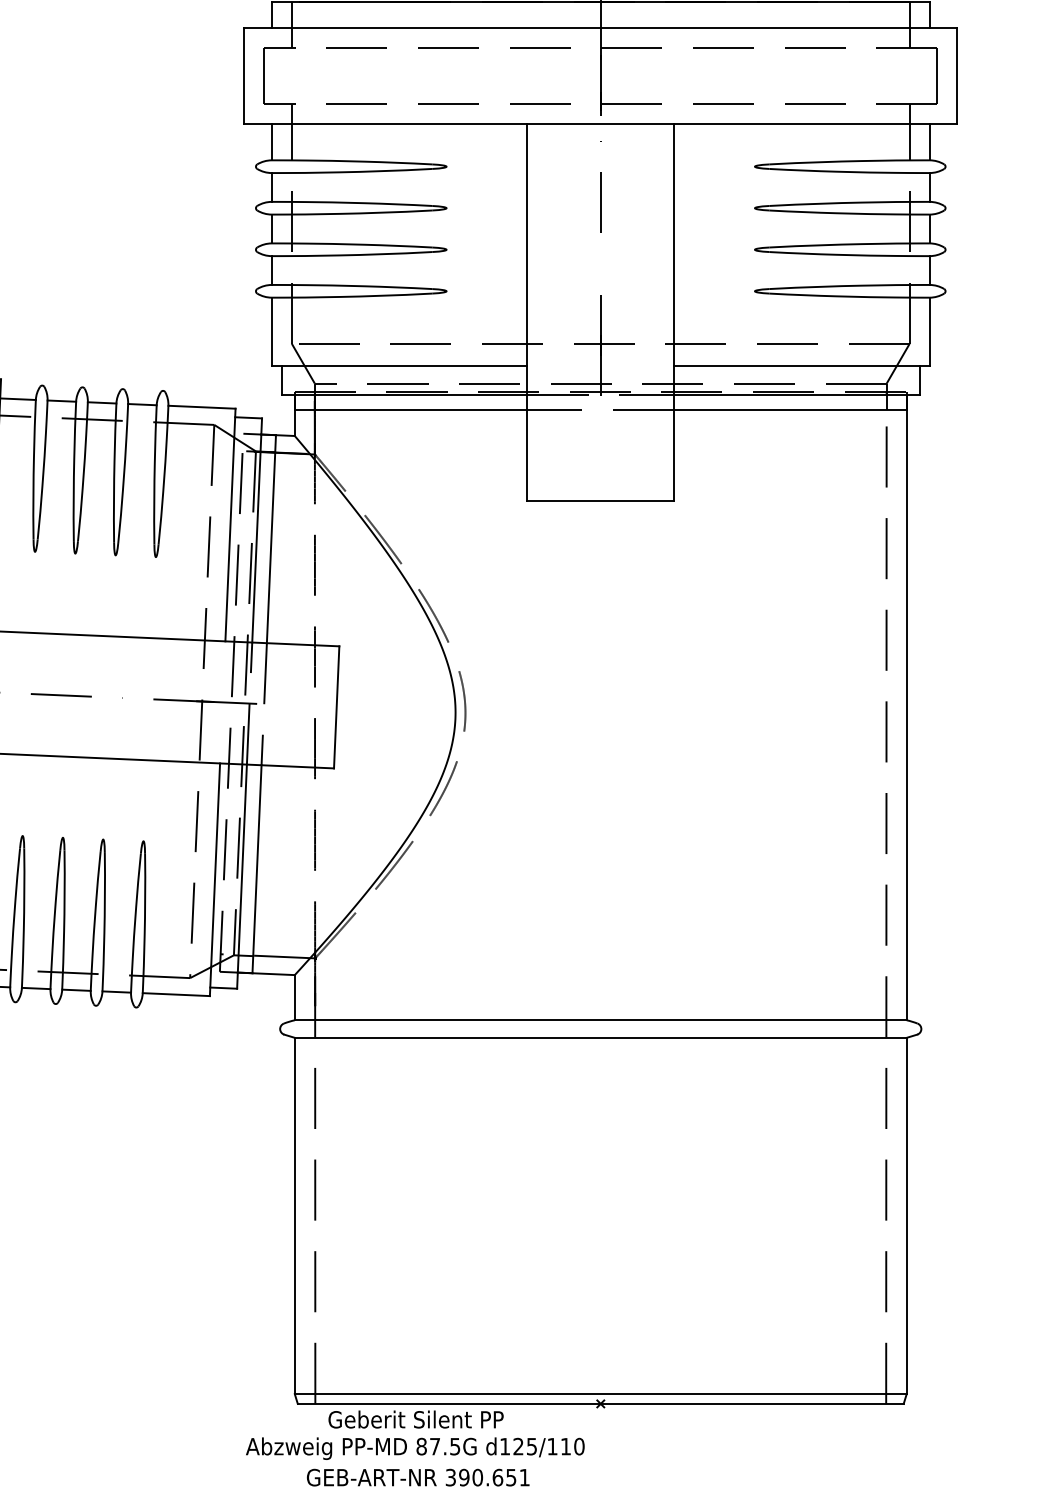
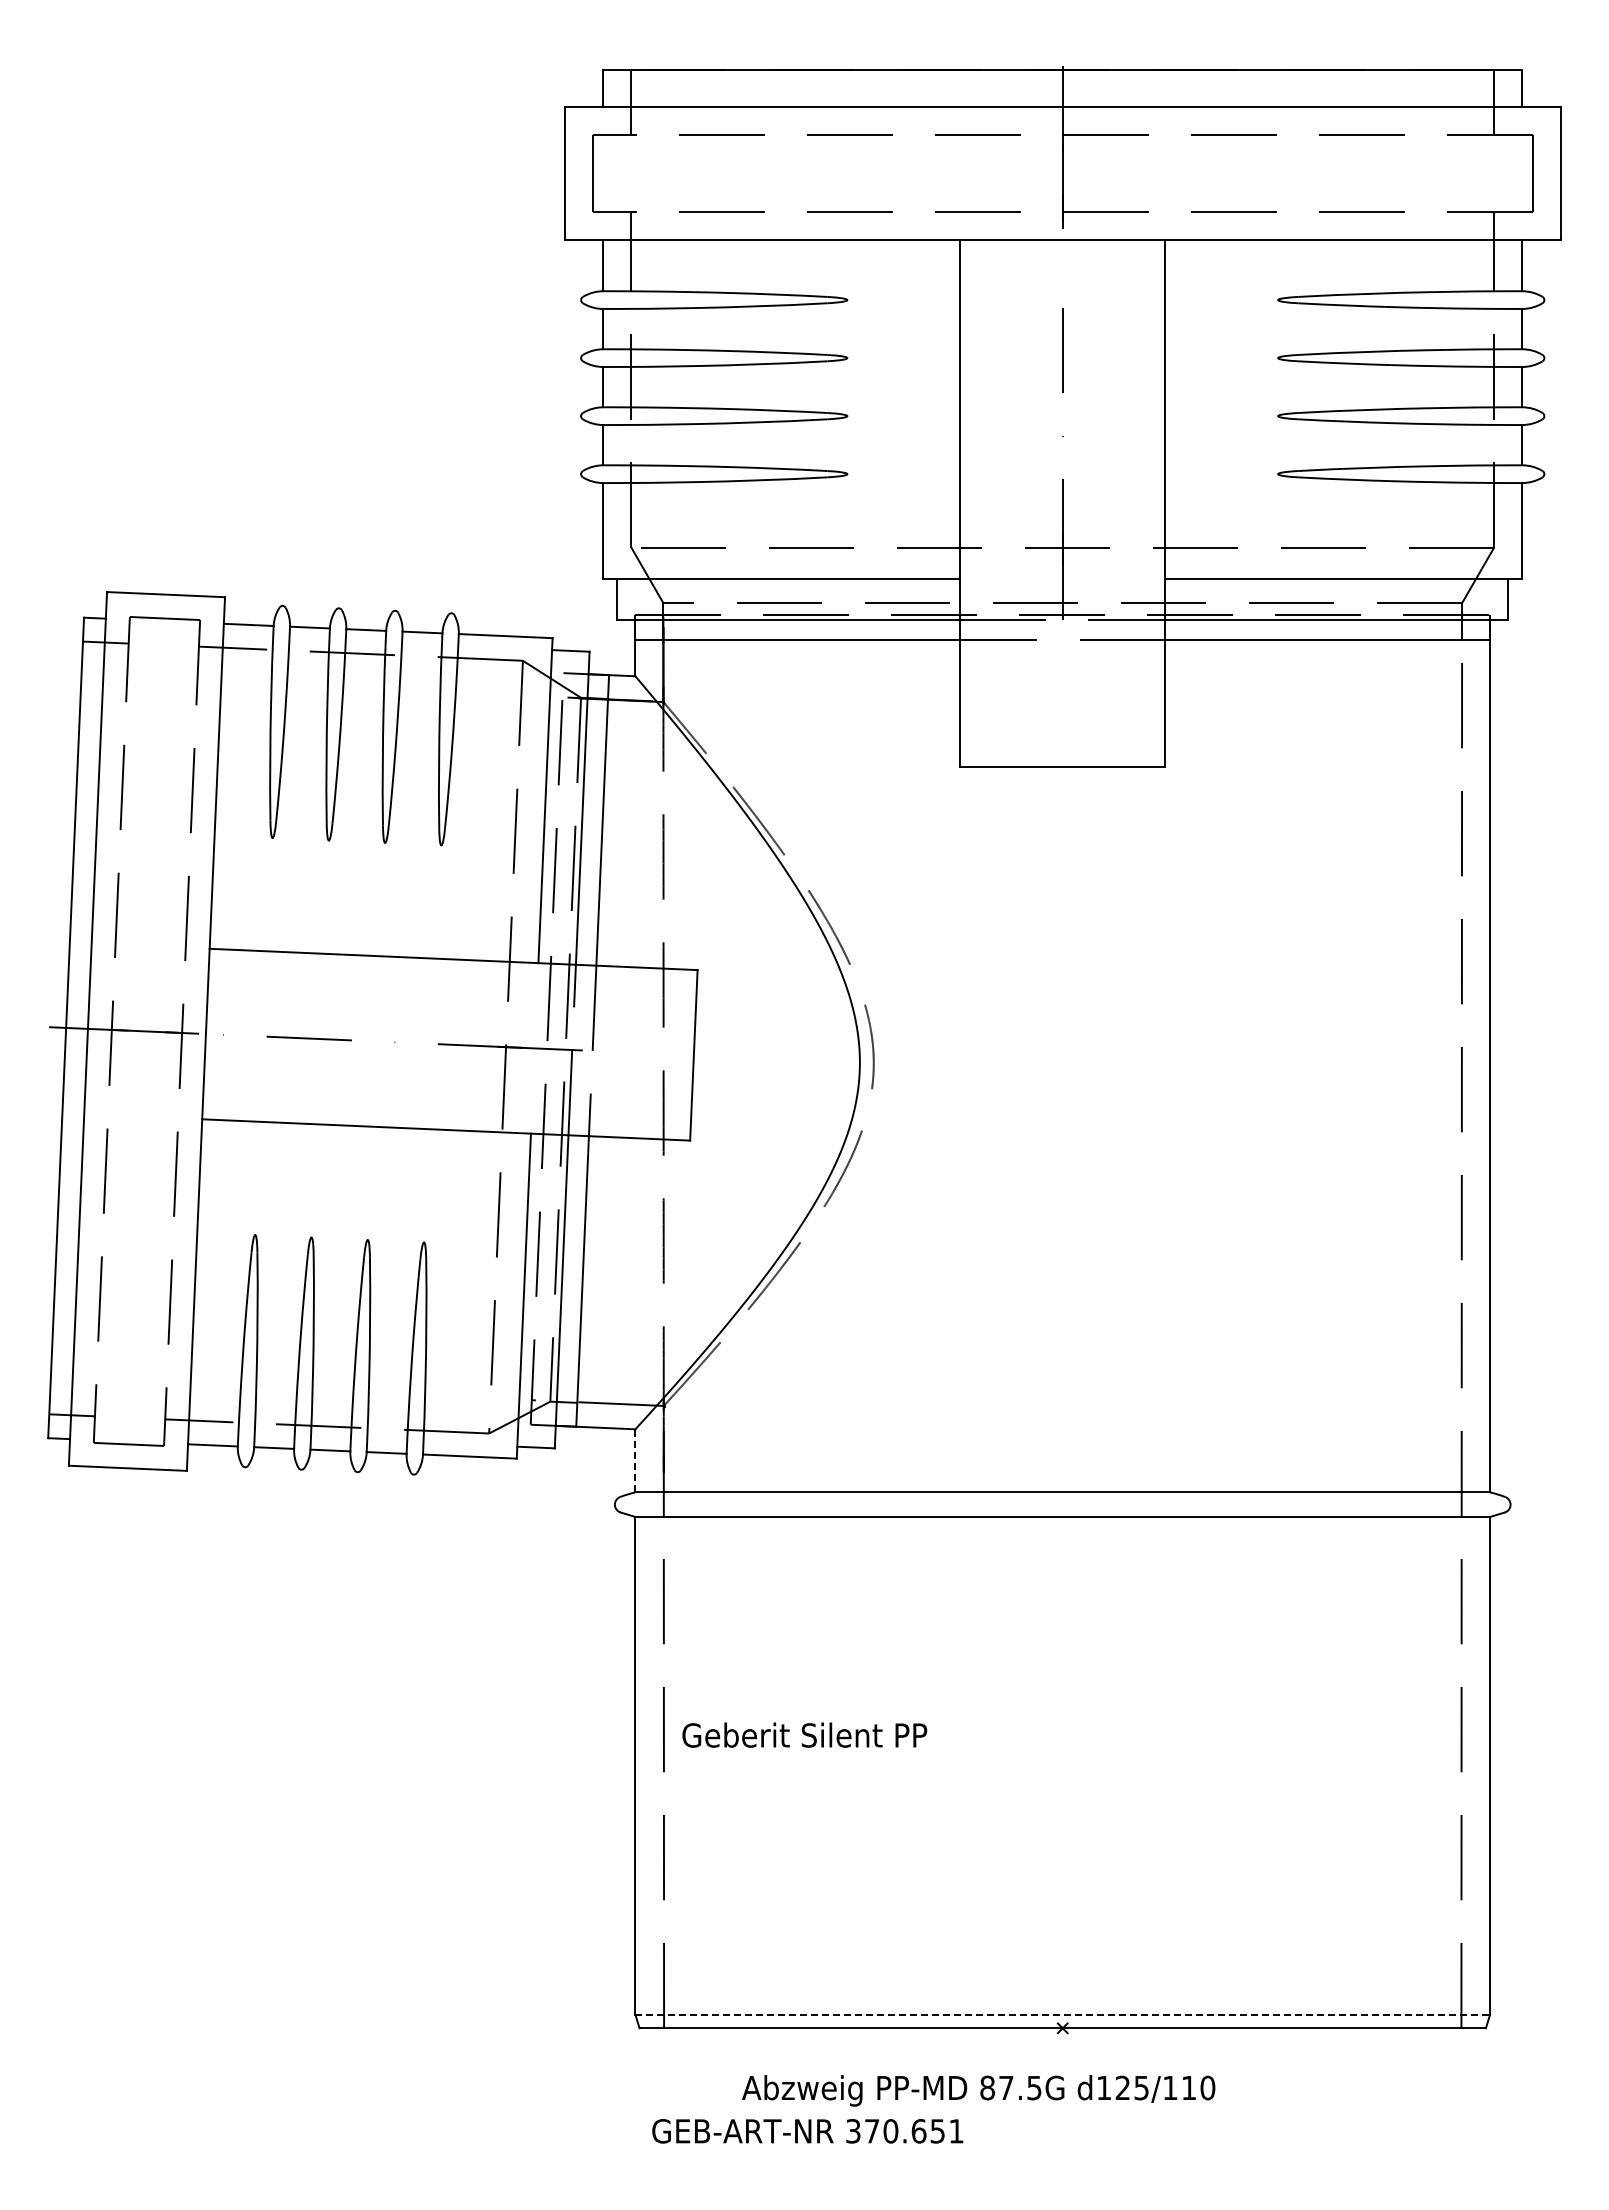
line: (294, 997) -> (635, 1460), solid -> dashed
line: (601, 1394) -> (1063, 2014), solid -> dashed
text: (415, 1419) -> (804, 1734), moved
text: (415, 1448) -> (978, 2090), moved
text: (463, 1477) -> (871, 2131), 390.651 -> 370.651

